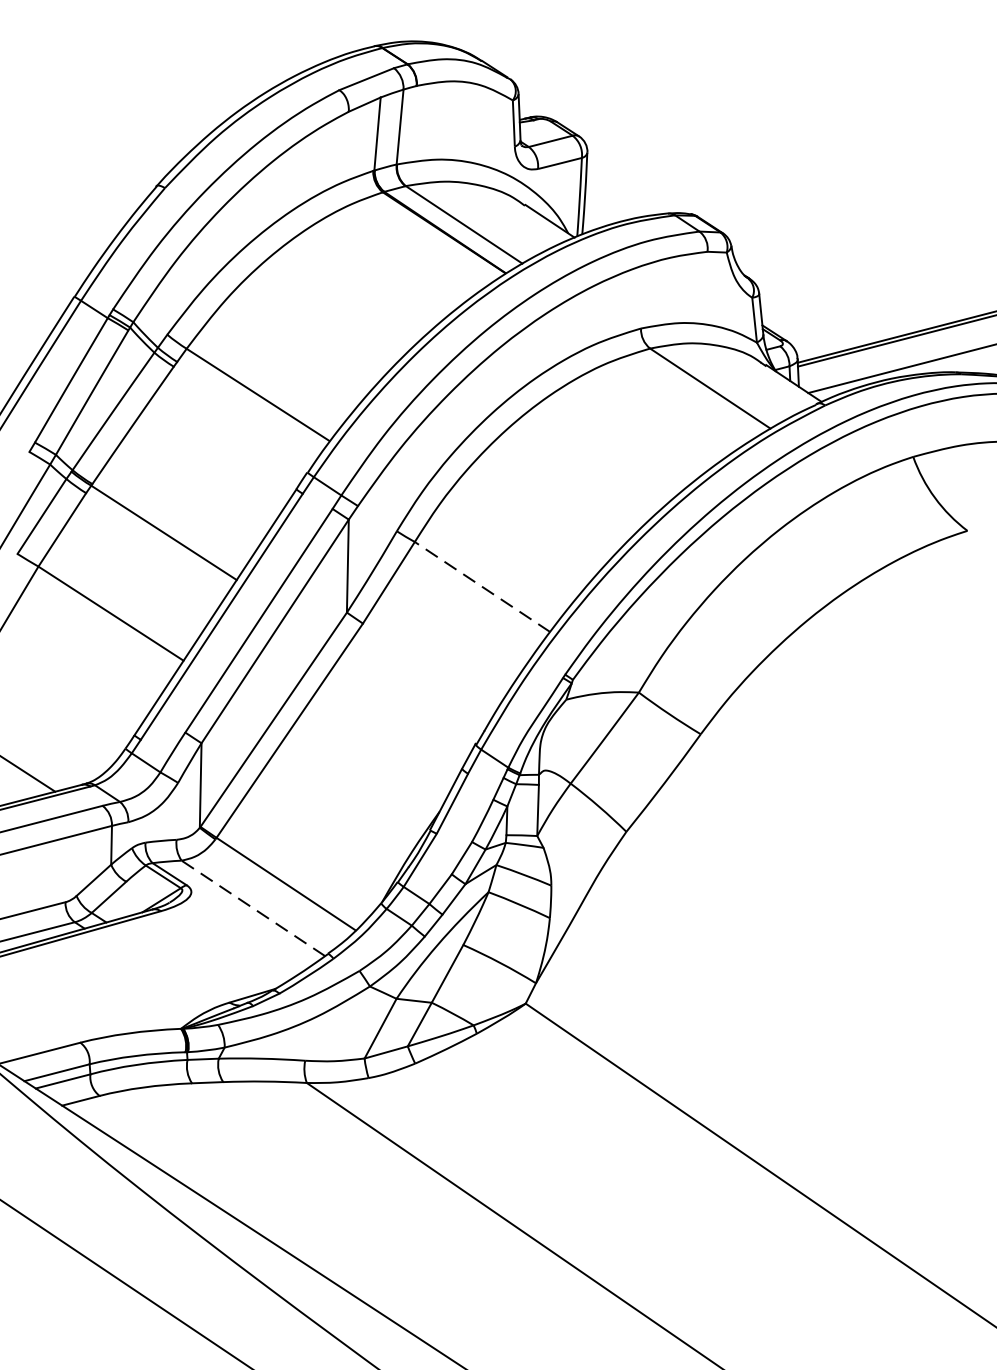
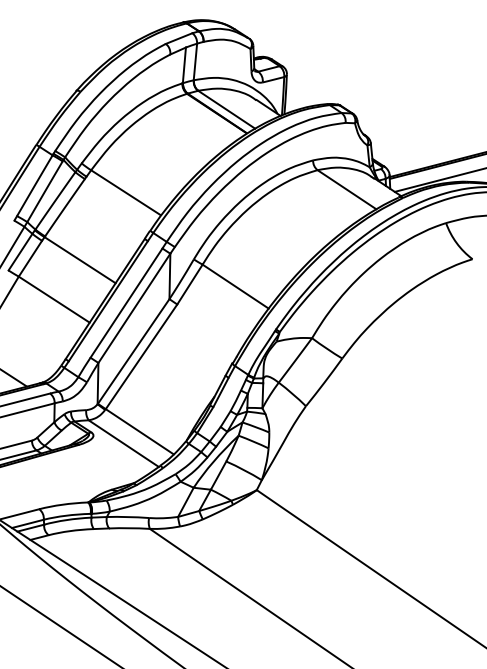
line: (482, 586) -> (235, 286), dashed -> solid
line: (252, 908) -> (123, 443), dashed -> solid

